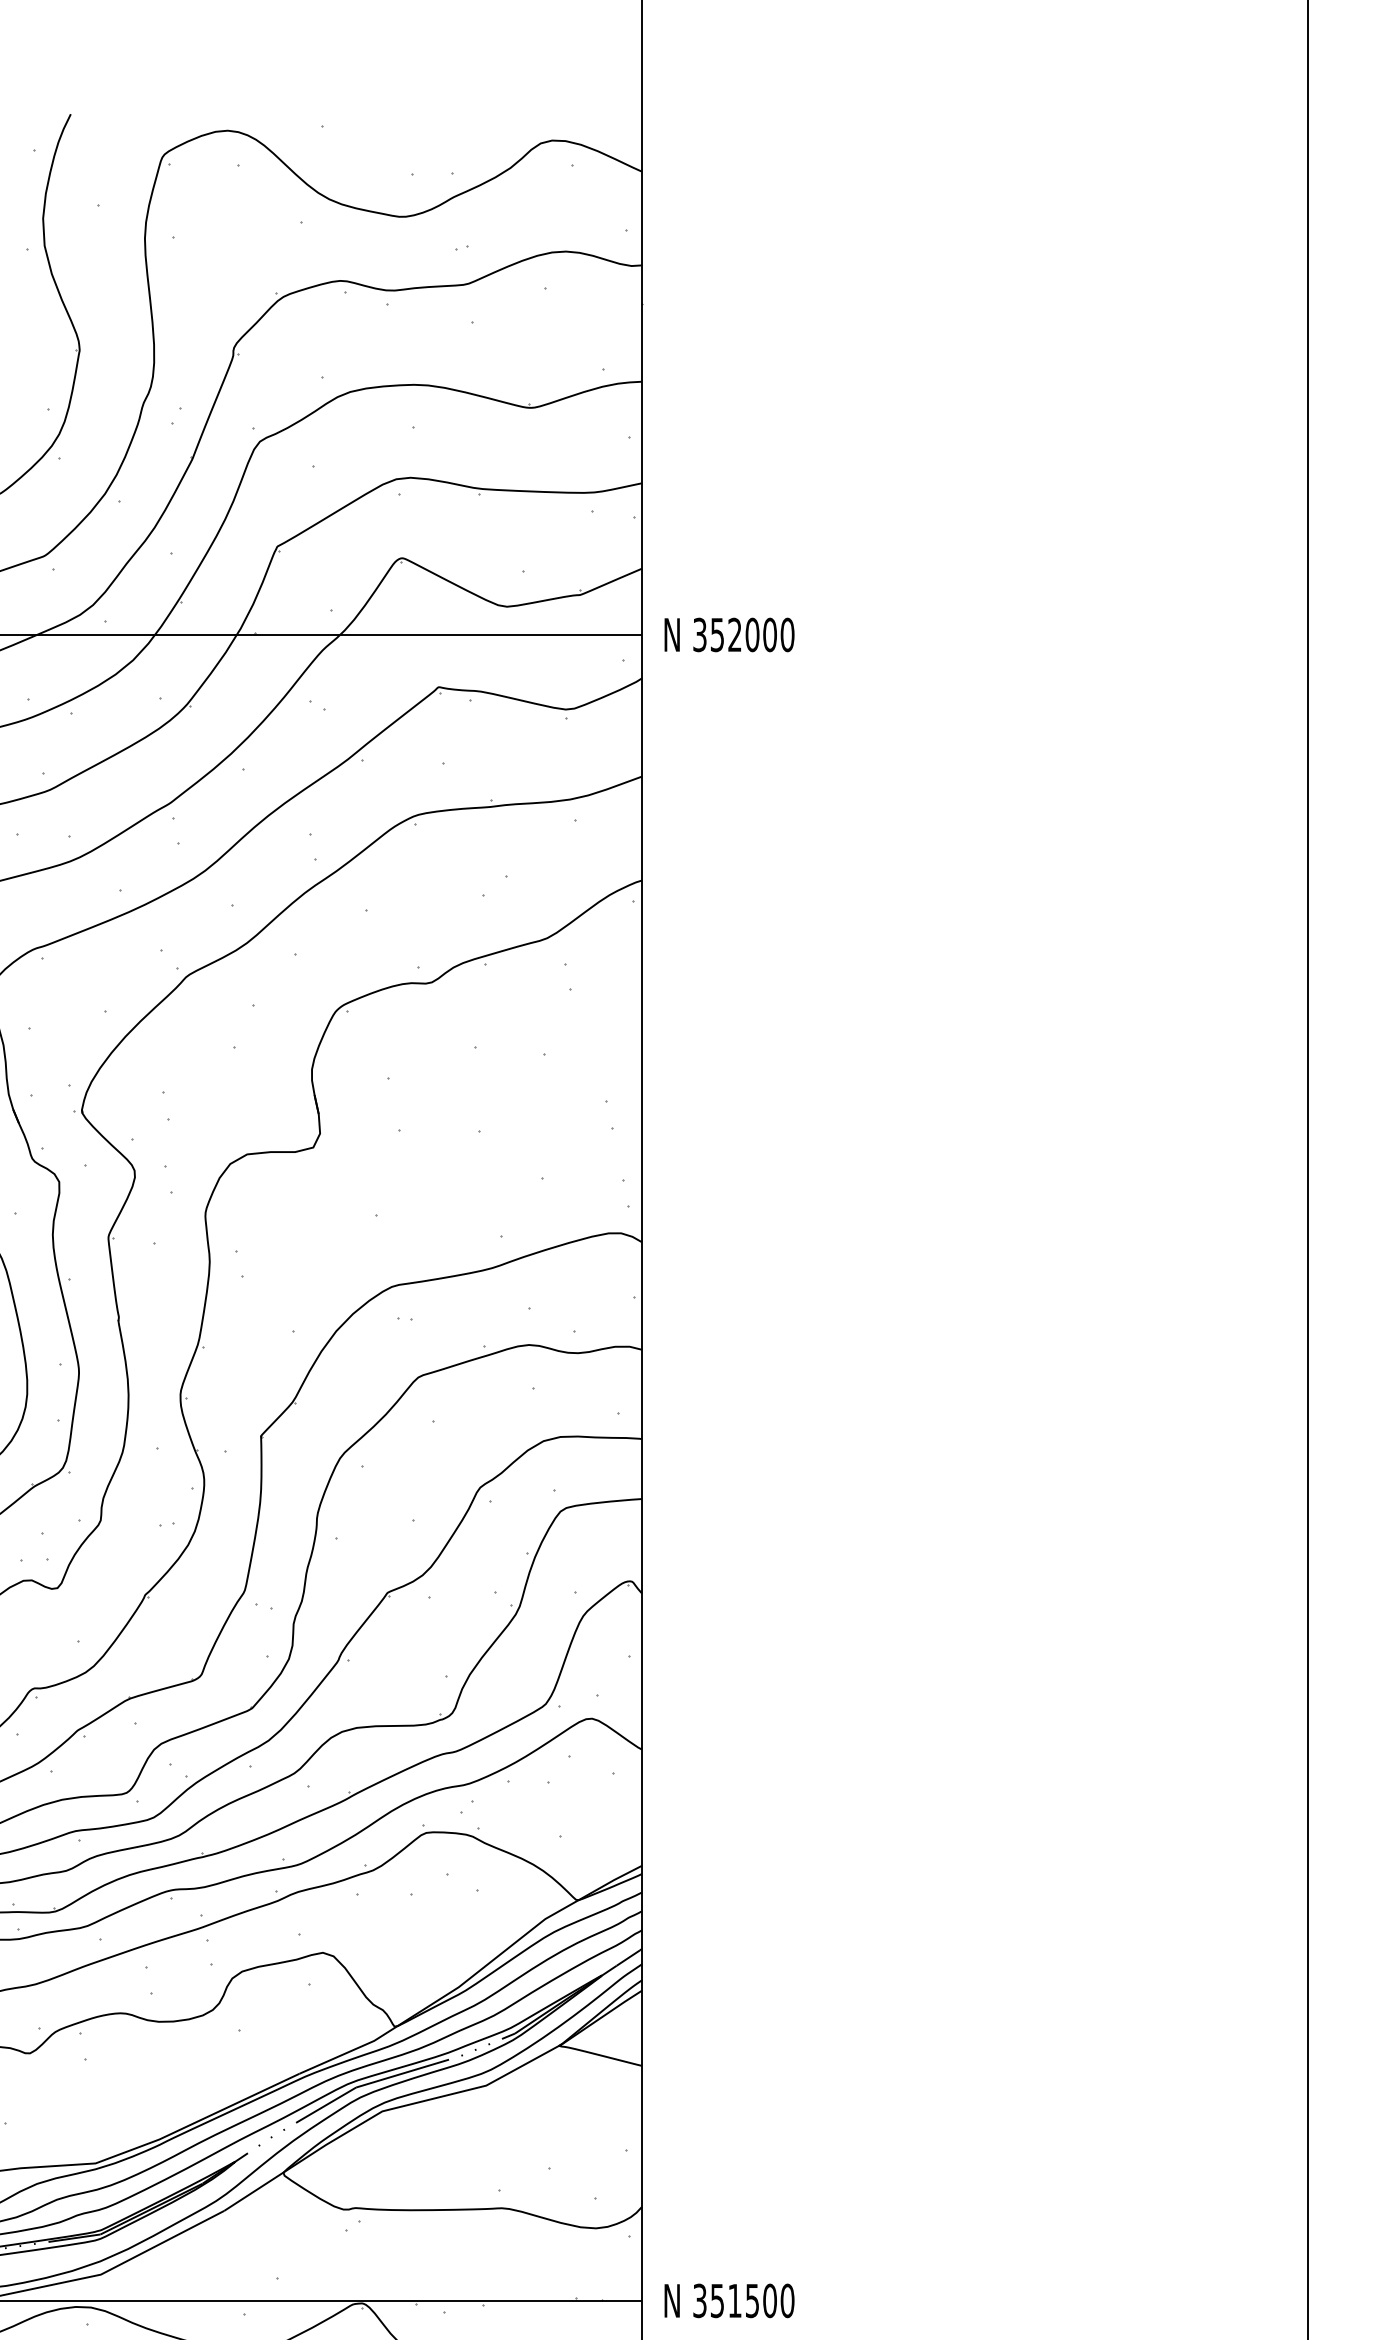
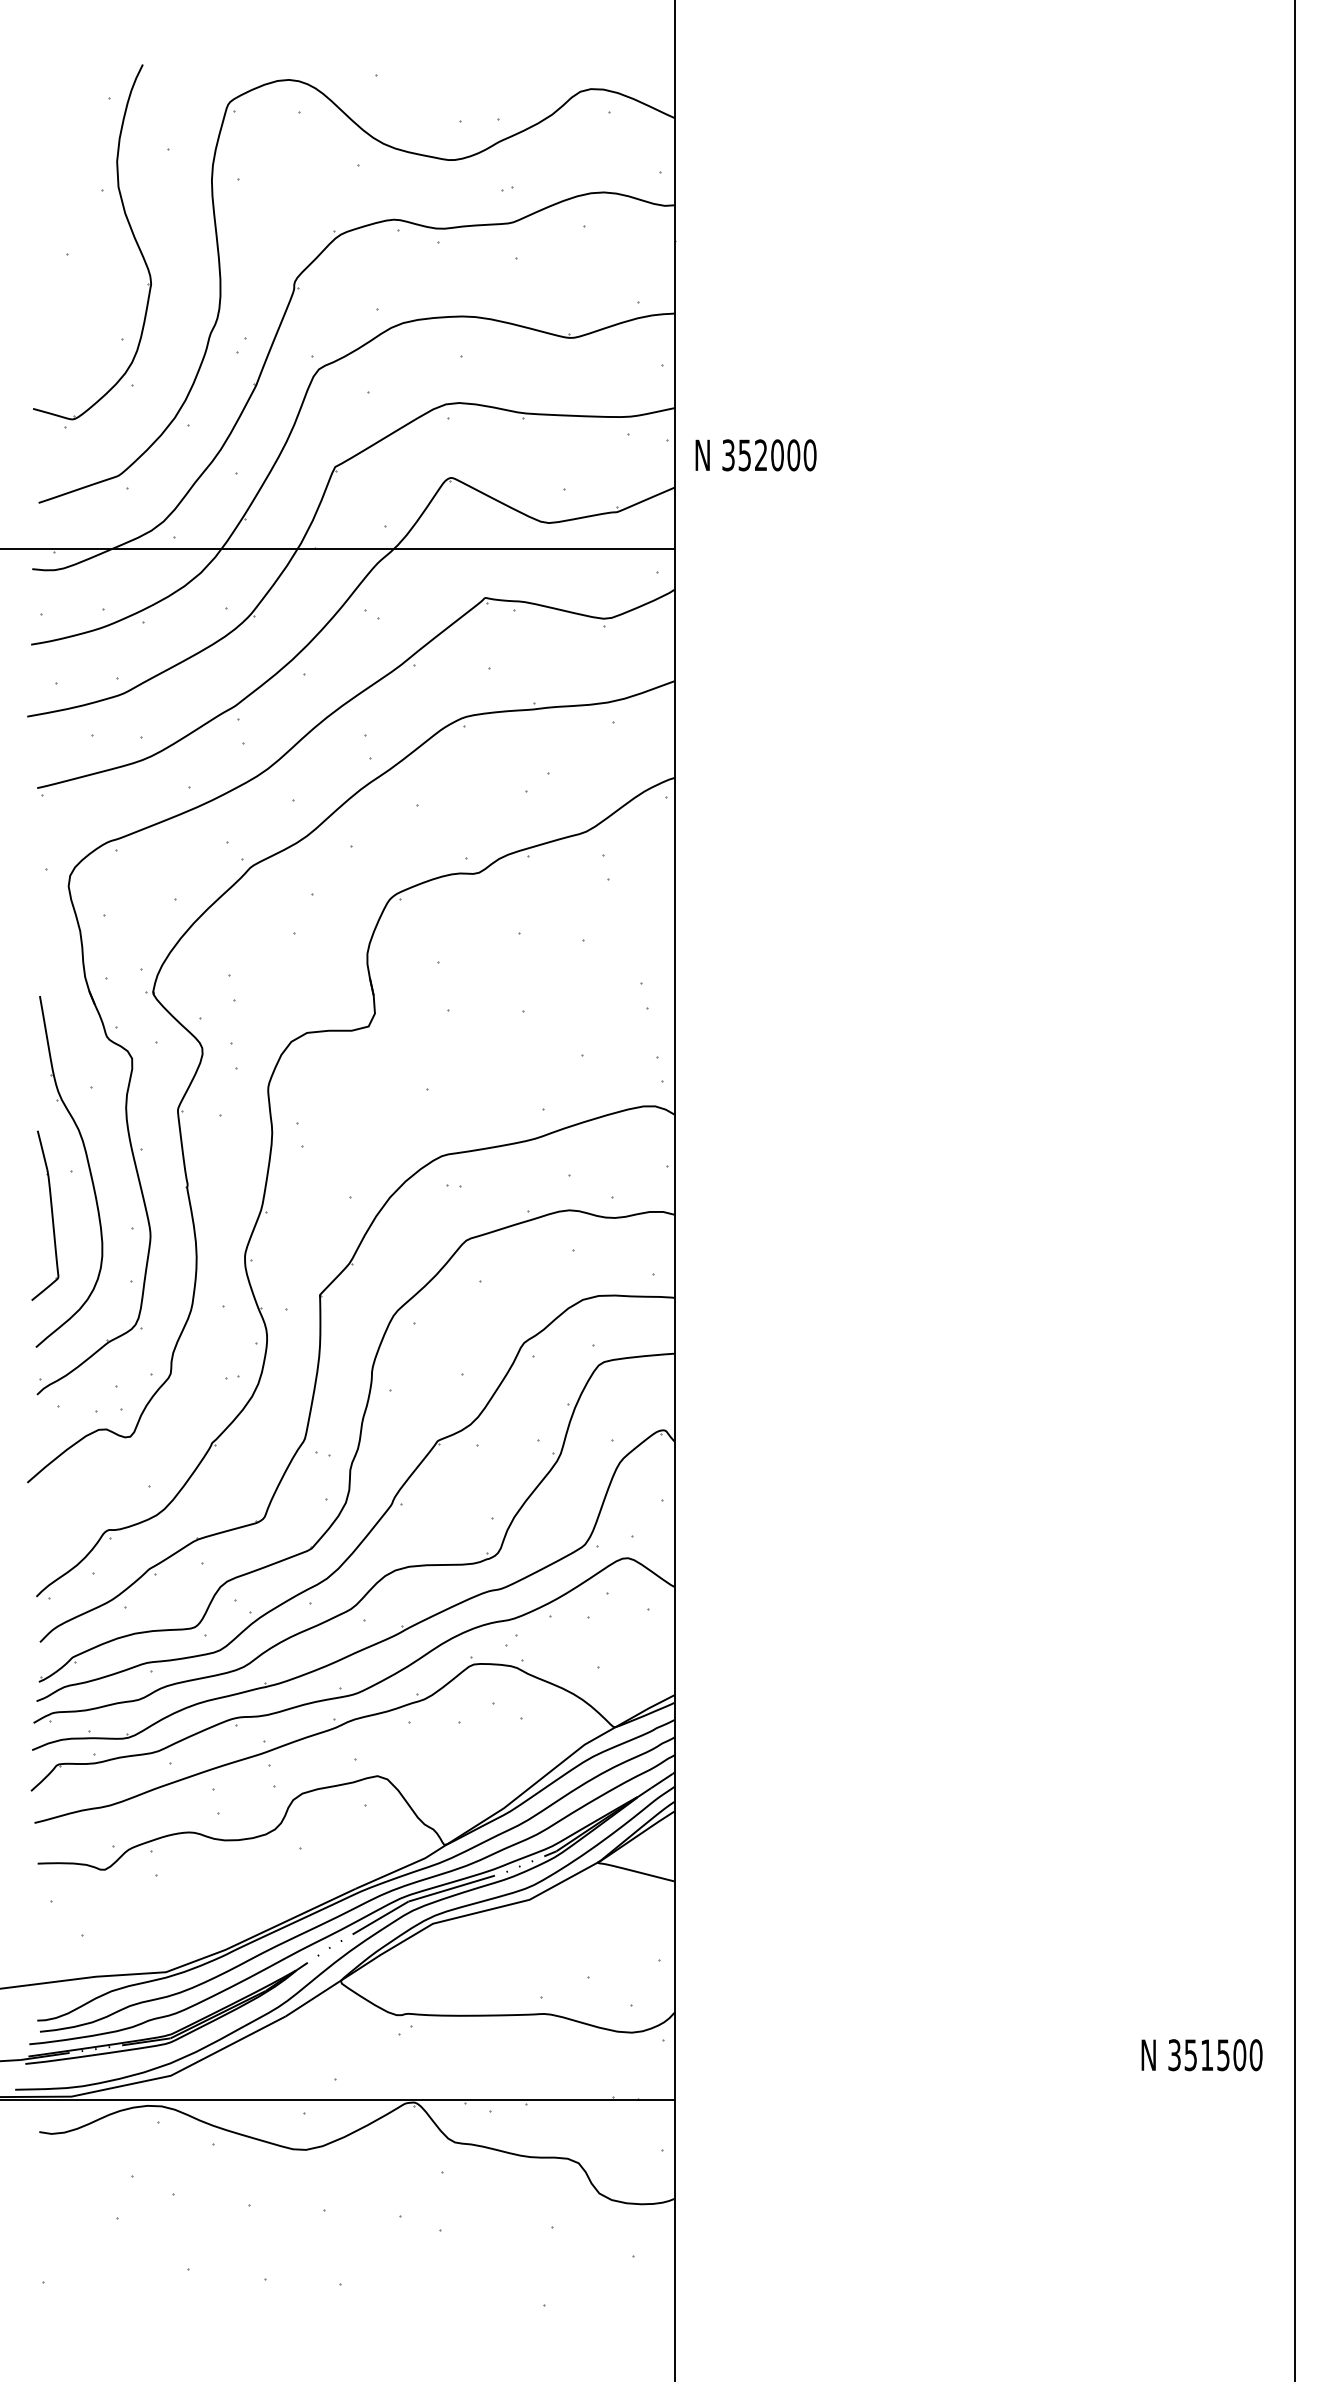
text: (728, 635) -> (755, 455), moved
text: (728, 2301) -> (1201, 2055), moved

